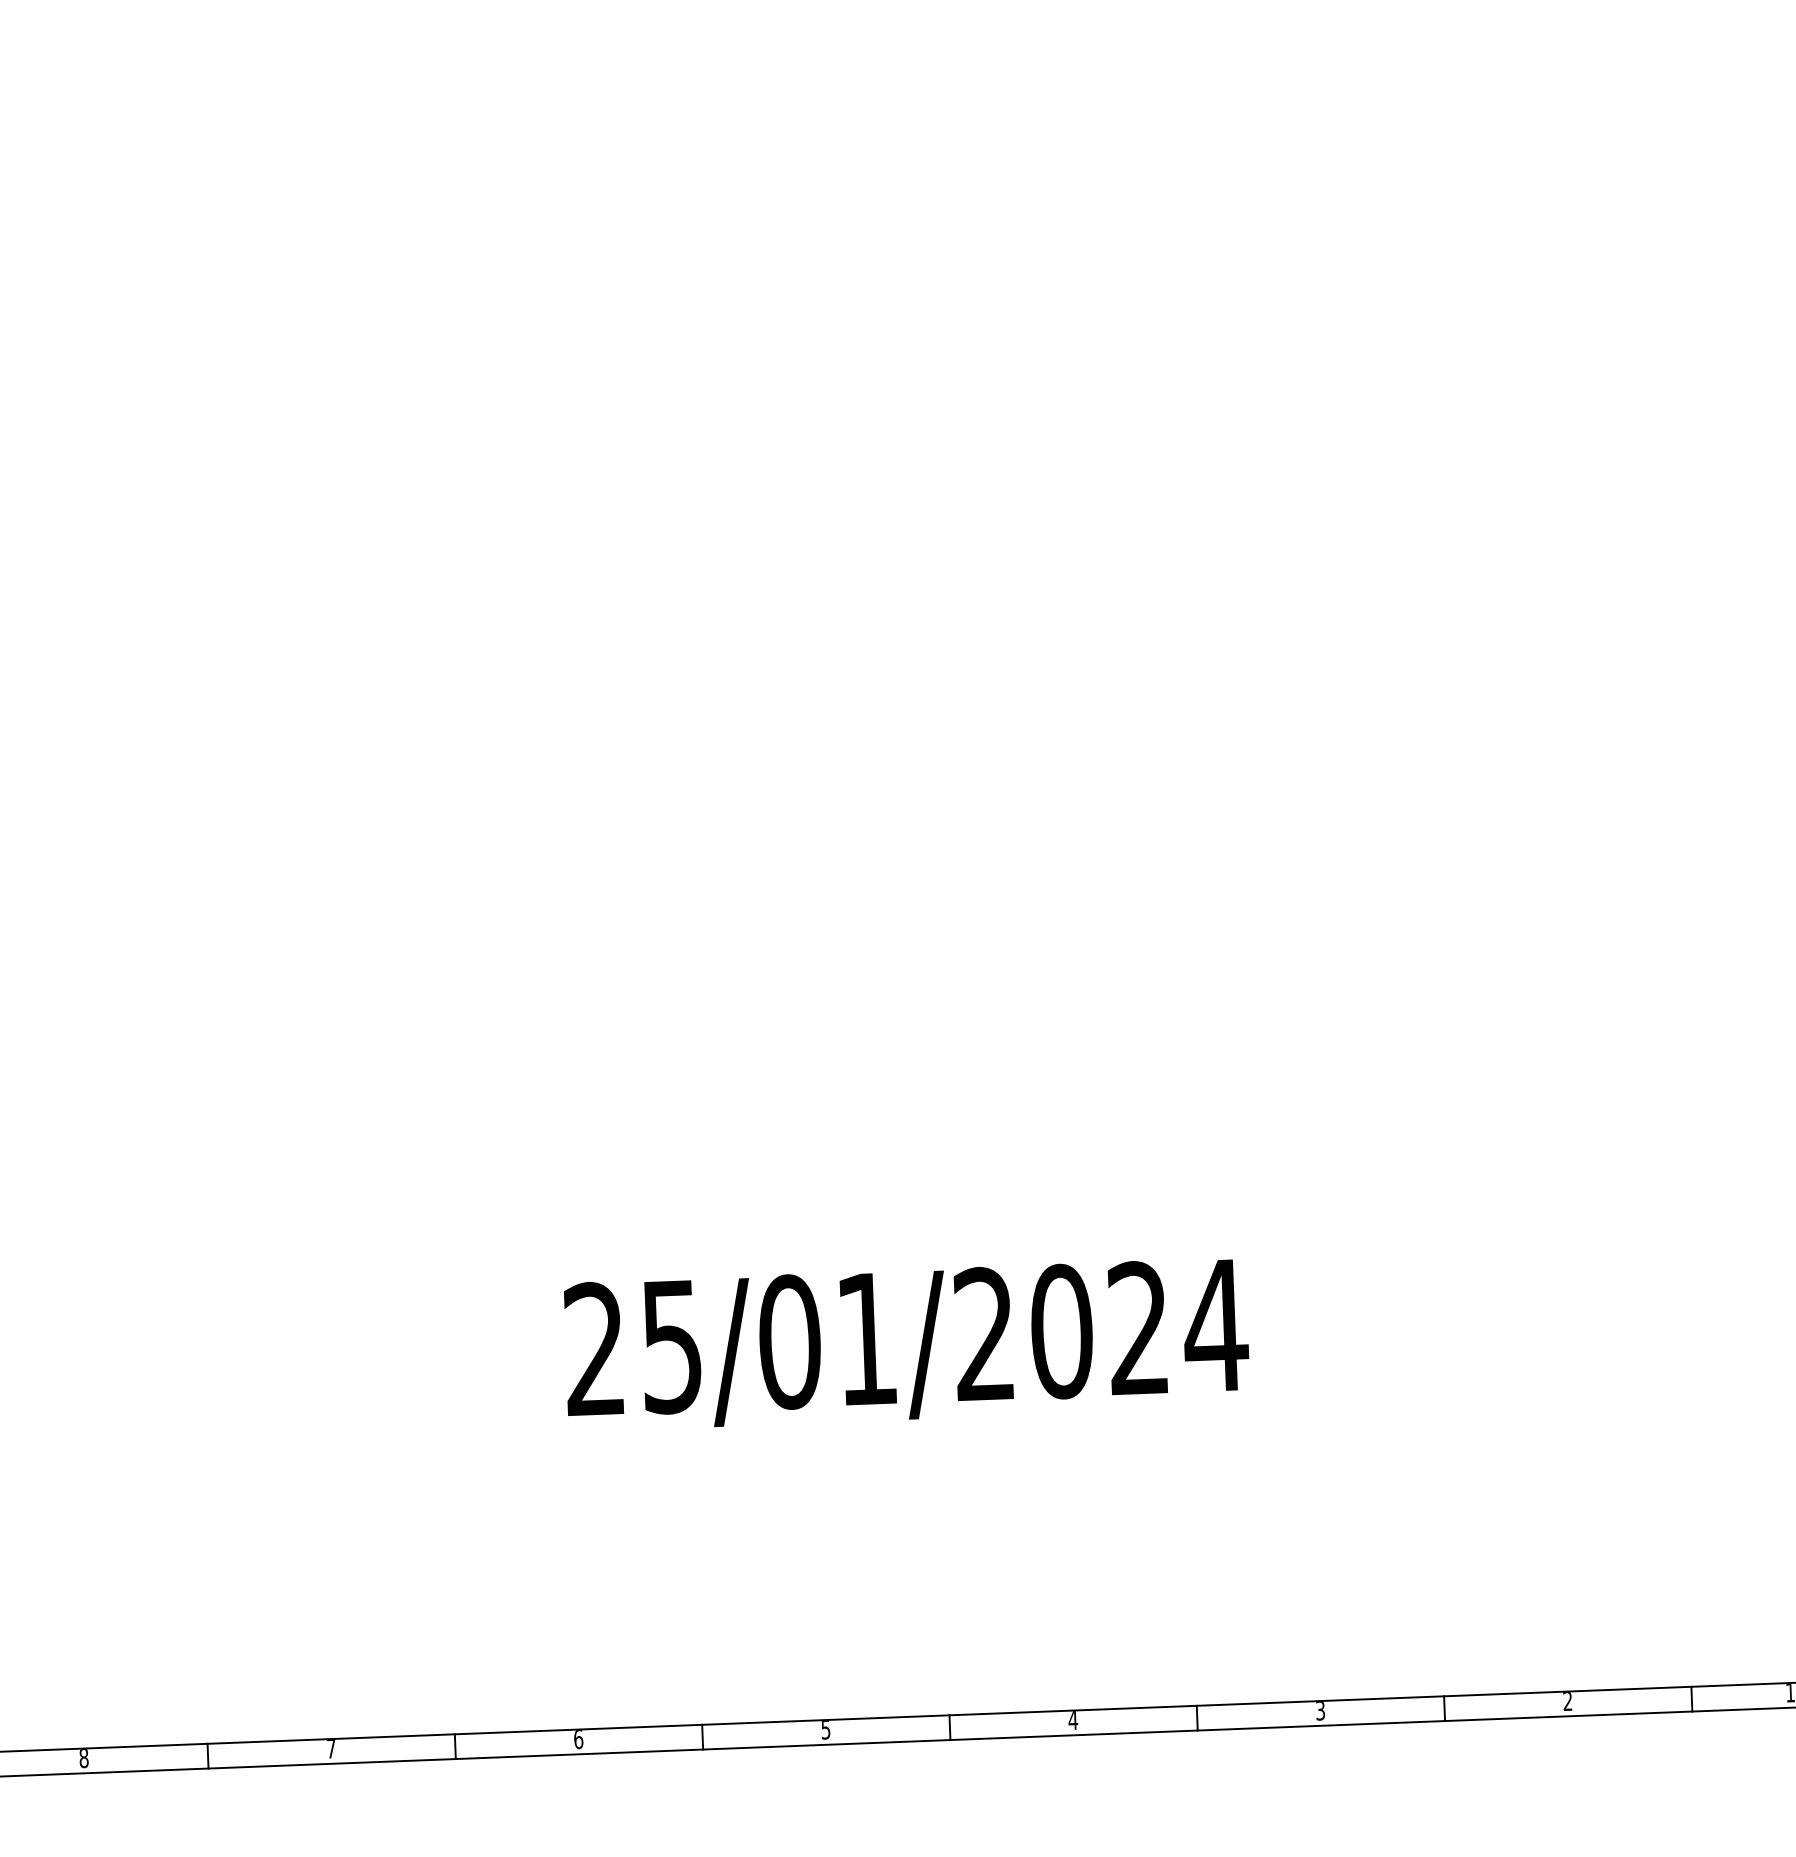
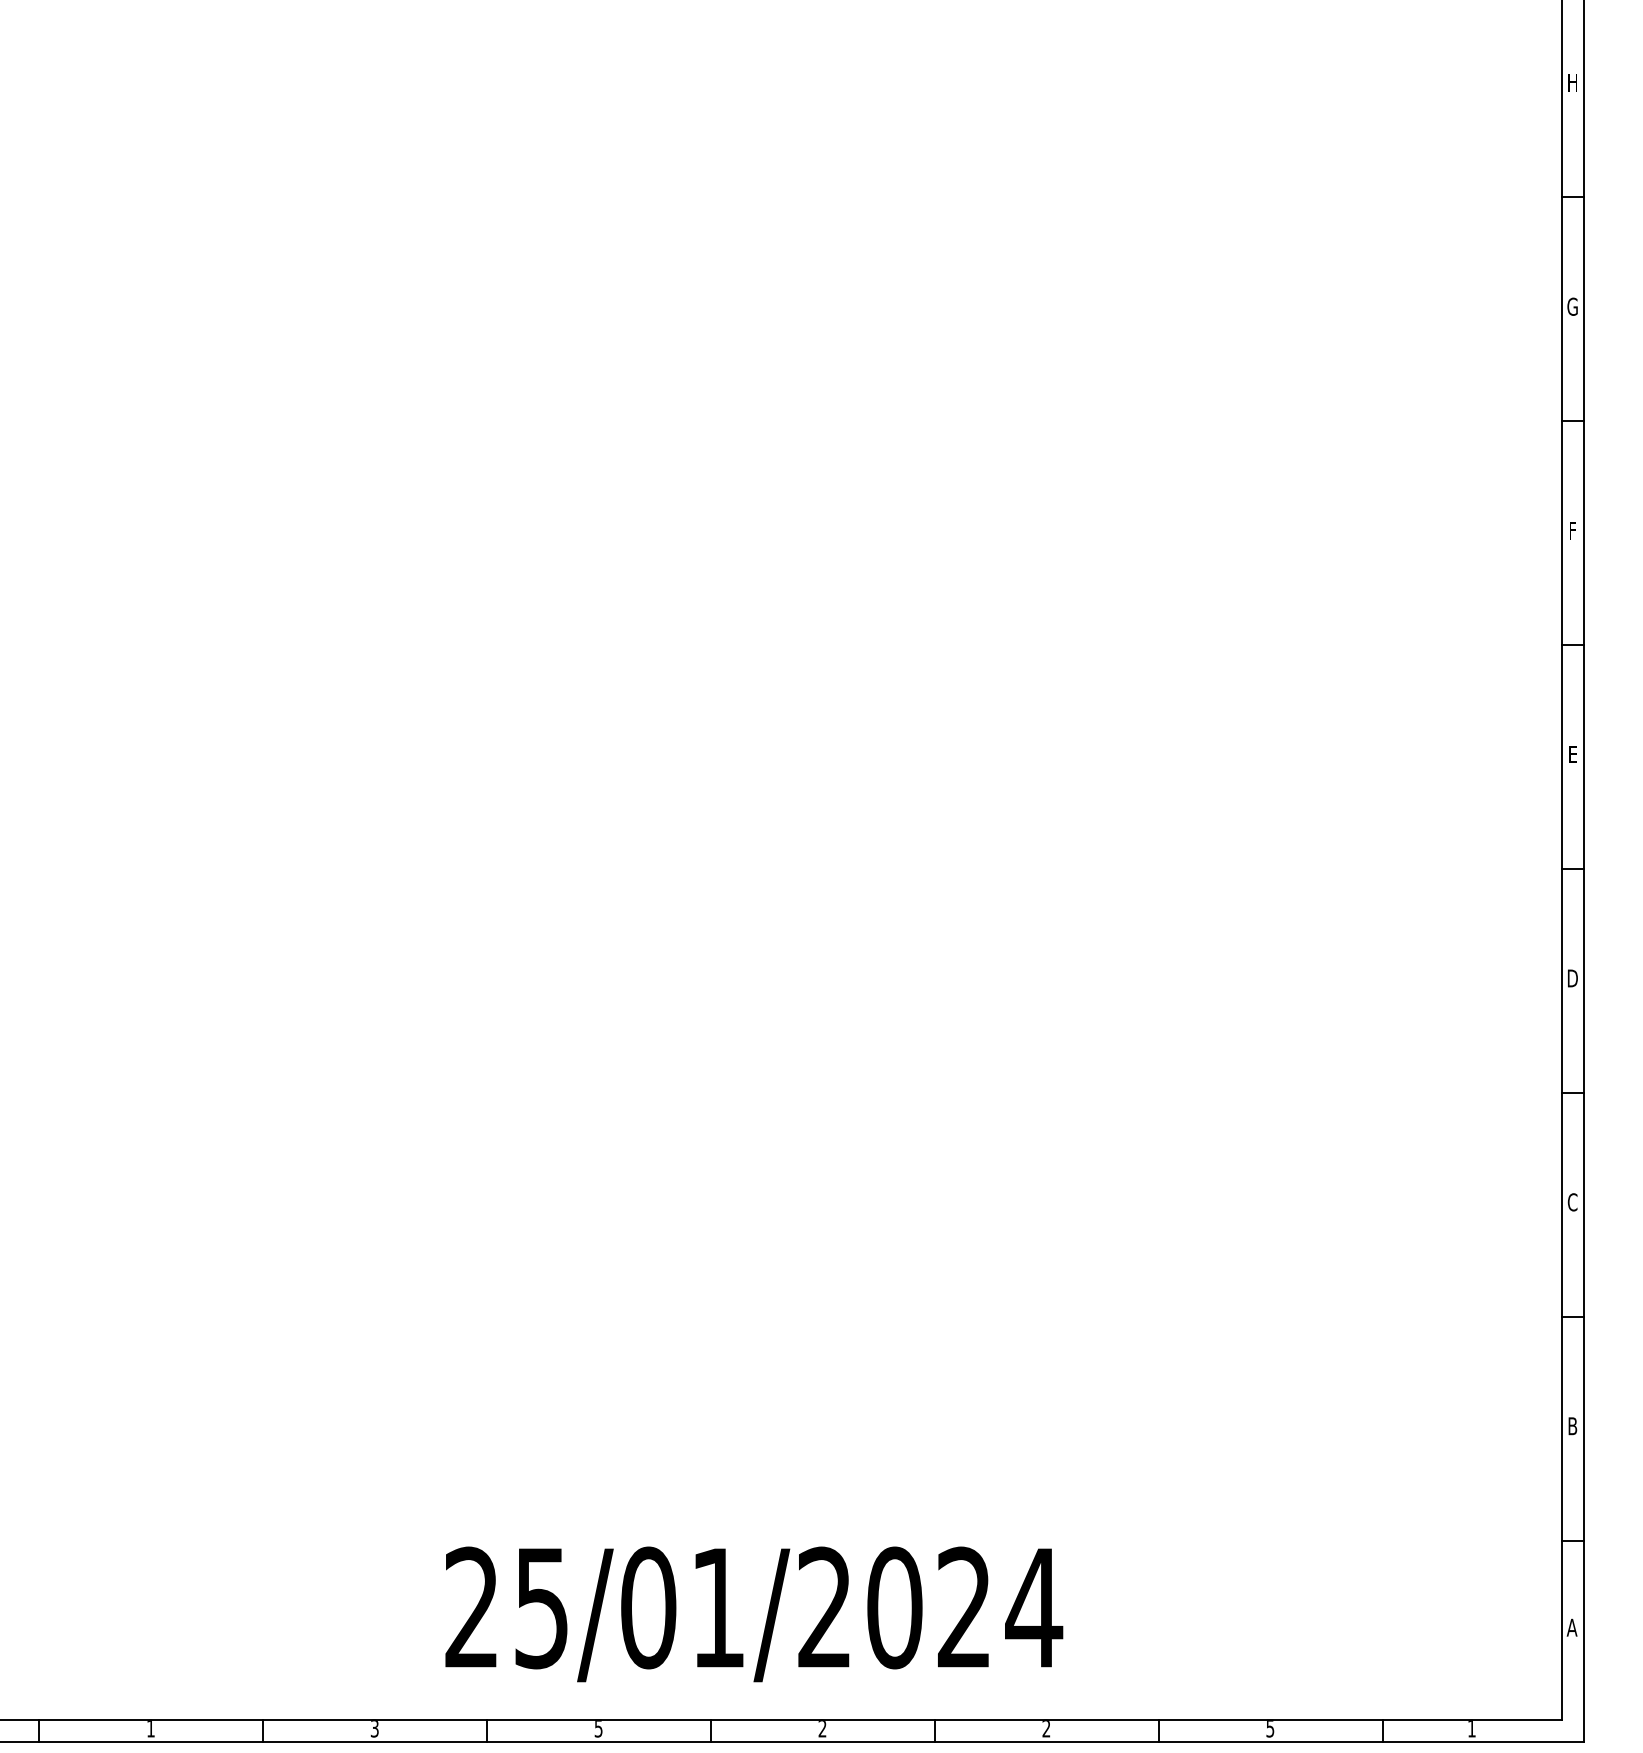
text: (907, 1344) -> (754, 1614), moved
text: (1568, 1702) -> (1270, 1729), 2 -> 5
text: (1320, 1711) -> (1046, 1729), 3 -> 2
text: (1073, 1721) -> (822, 1729), 4 -> 2
text: (578, 1740) -> (374, 1729), 6 -> 3
text: (330, 1749) -> (150, 1729), 7 -> 1

